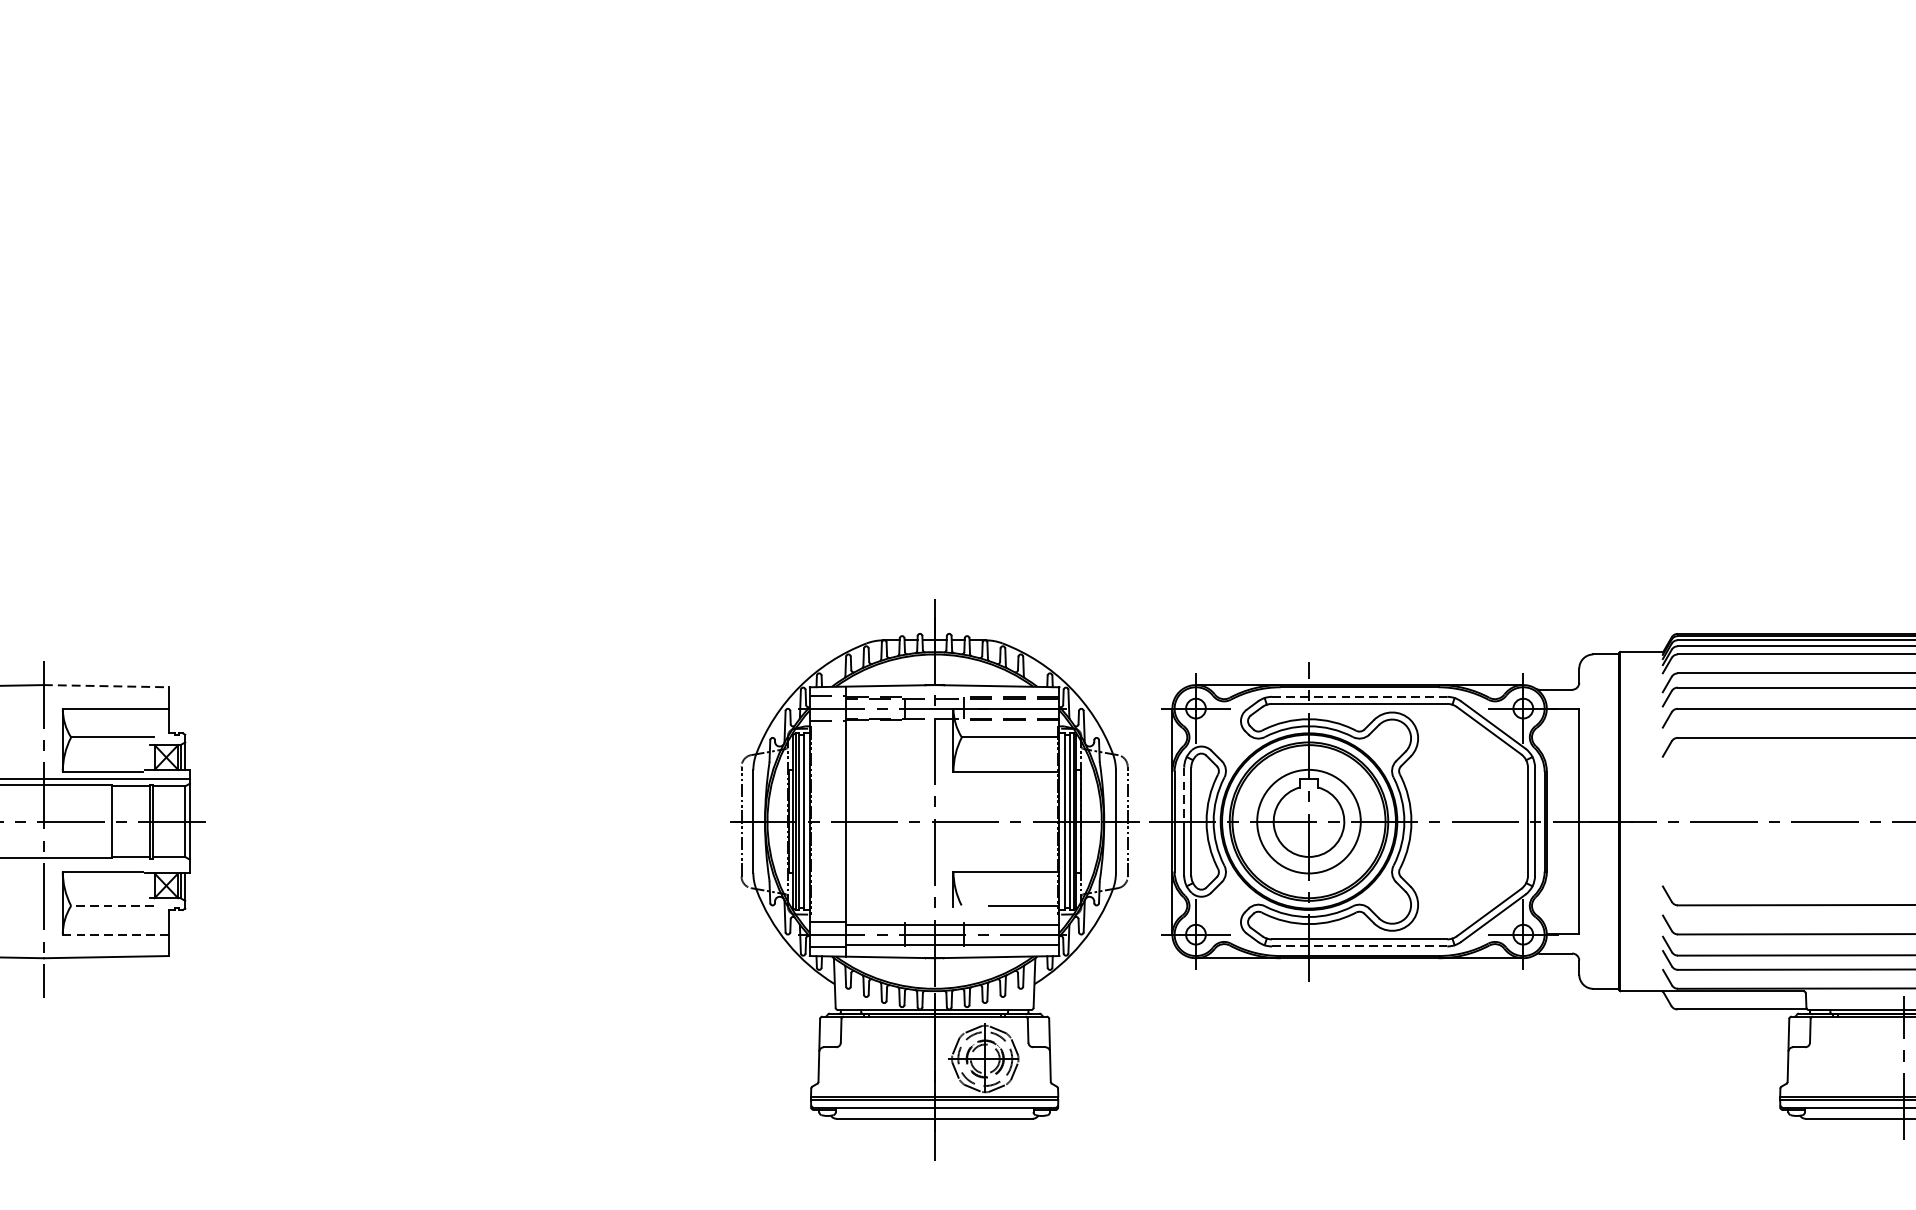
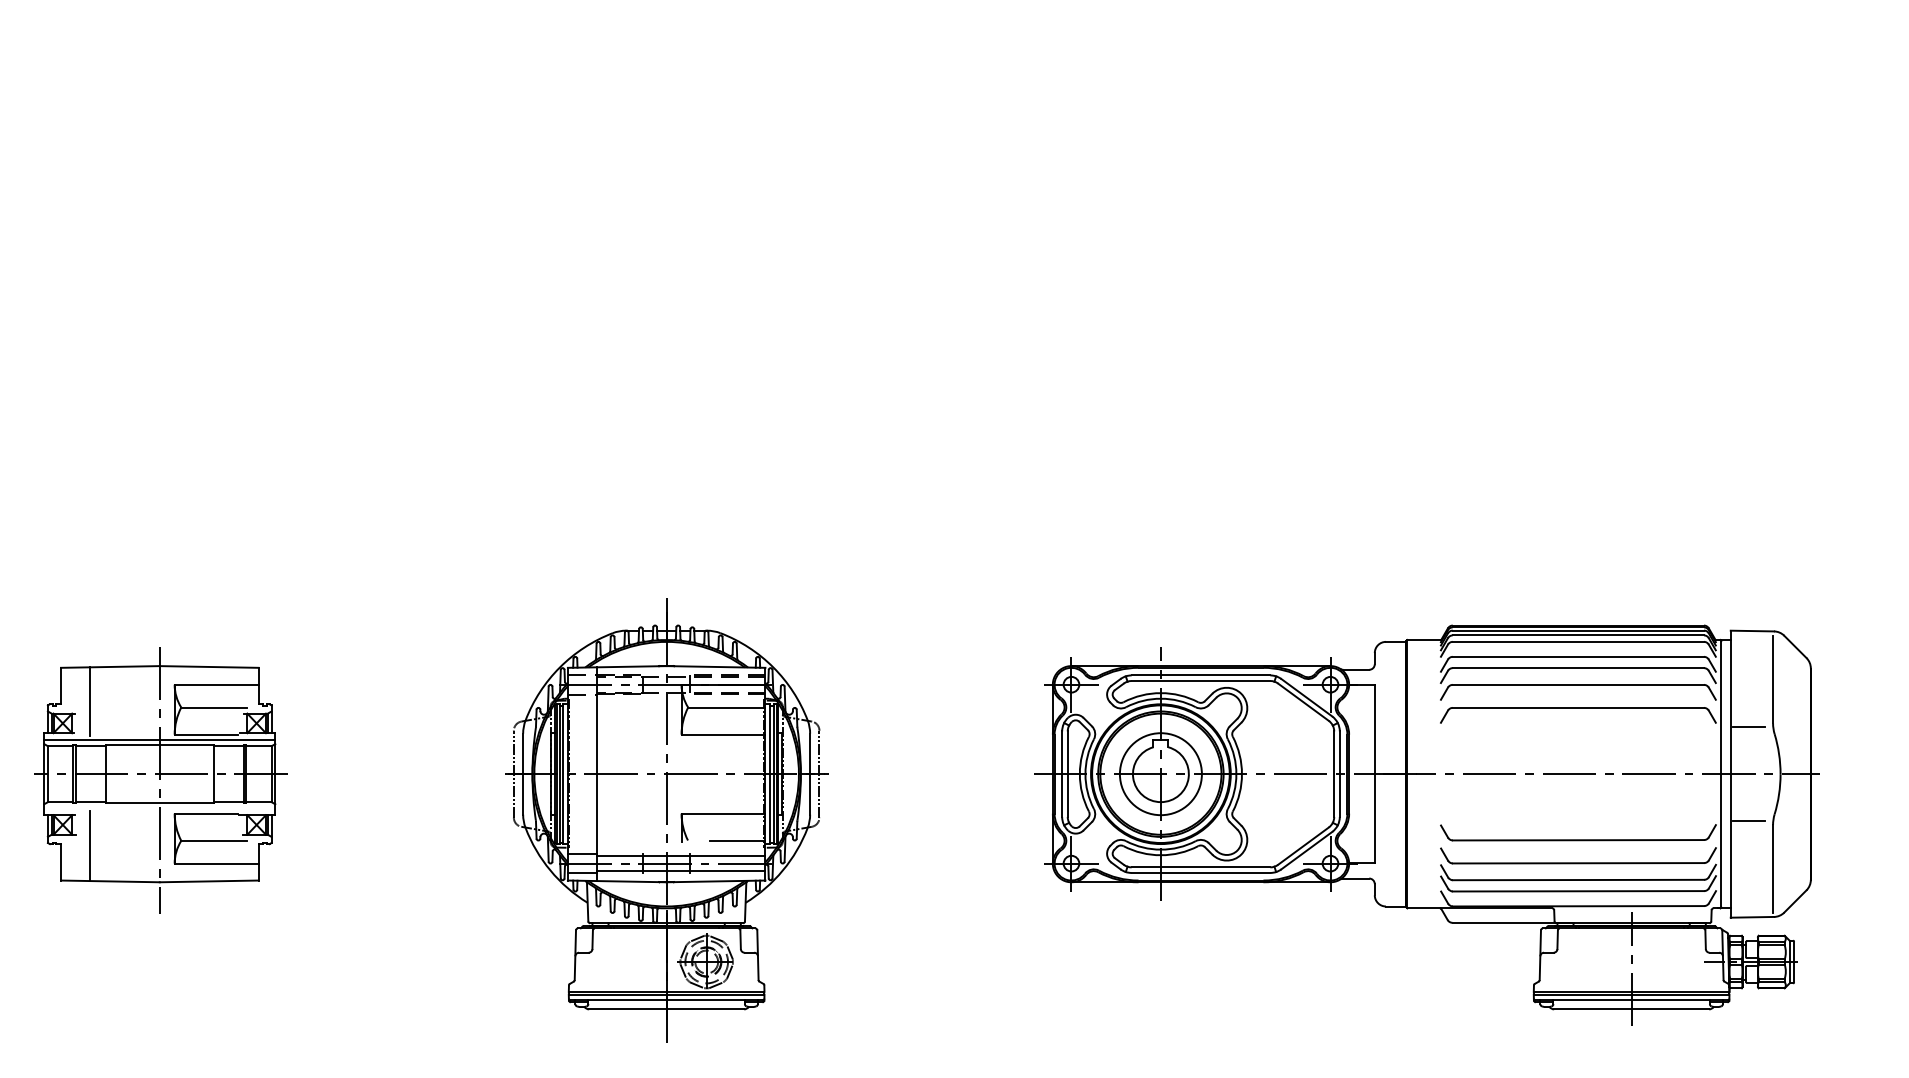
line: (106, 685) -> (209, 666), dashed -> solid
line: (1360, 696) -> (1201, 675), dashed -> solid
line: (1184, 795) -> (1062, 753), dashed -> solid
part: (934, 880) -> (666, 820), moved
line: (113, 905) -> (214, 840), dashed -> solid
line: (115, 934) -> (216, 863), dashed -> solid
line: (1360, 945) -> (1201, 872), dashed -> solid

